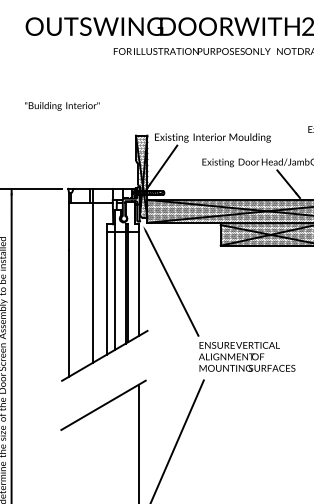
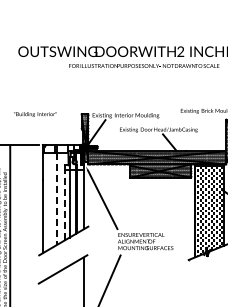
text: (62, 106) -> (35, 114), moved
line: (92, 283) -> (56, 199), solid -> dashed
line: (106, 292) -> (64, 204), solid -> dashed

